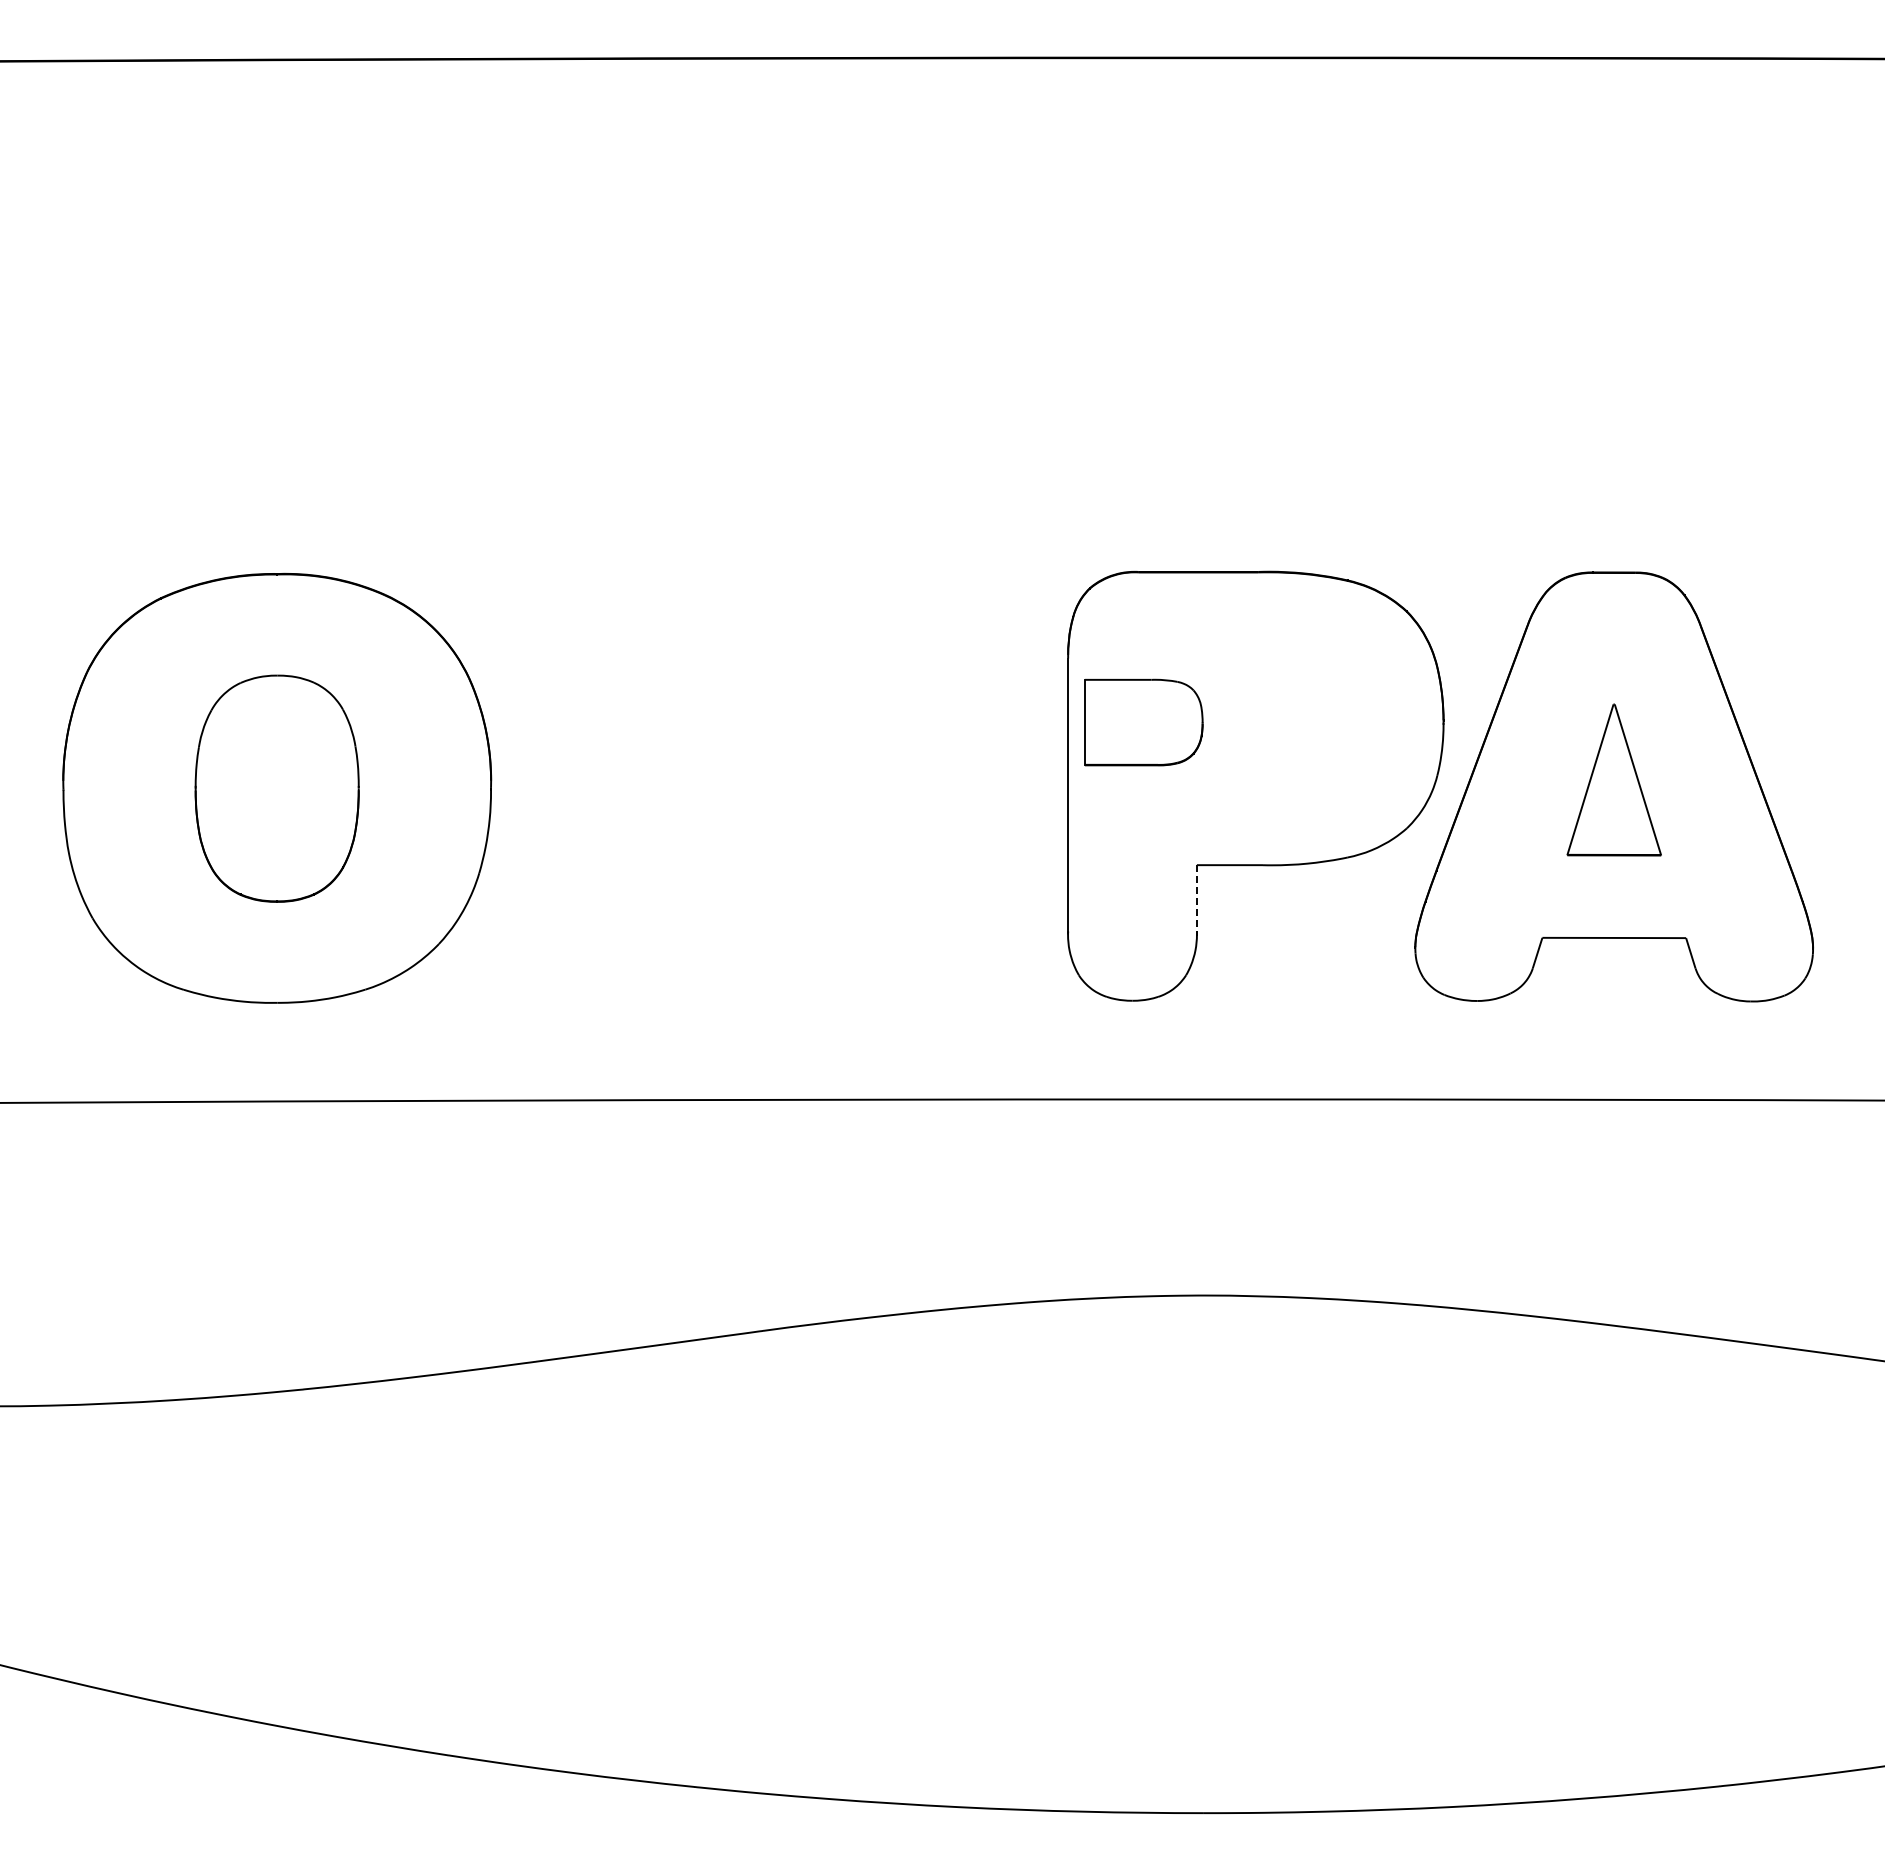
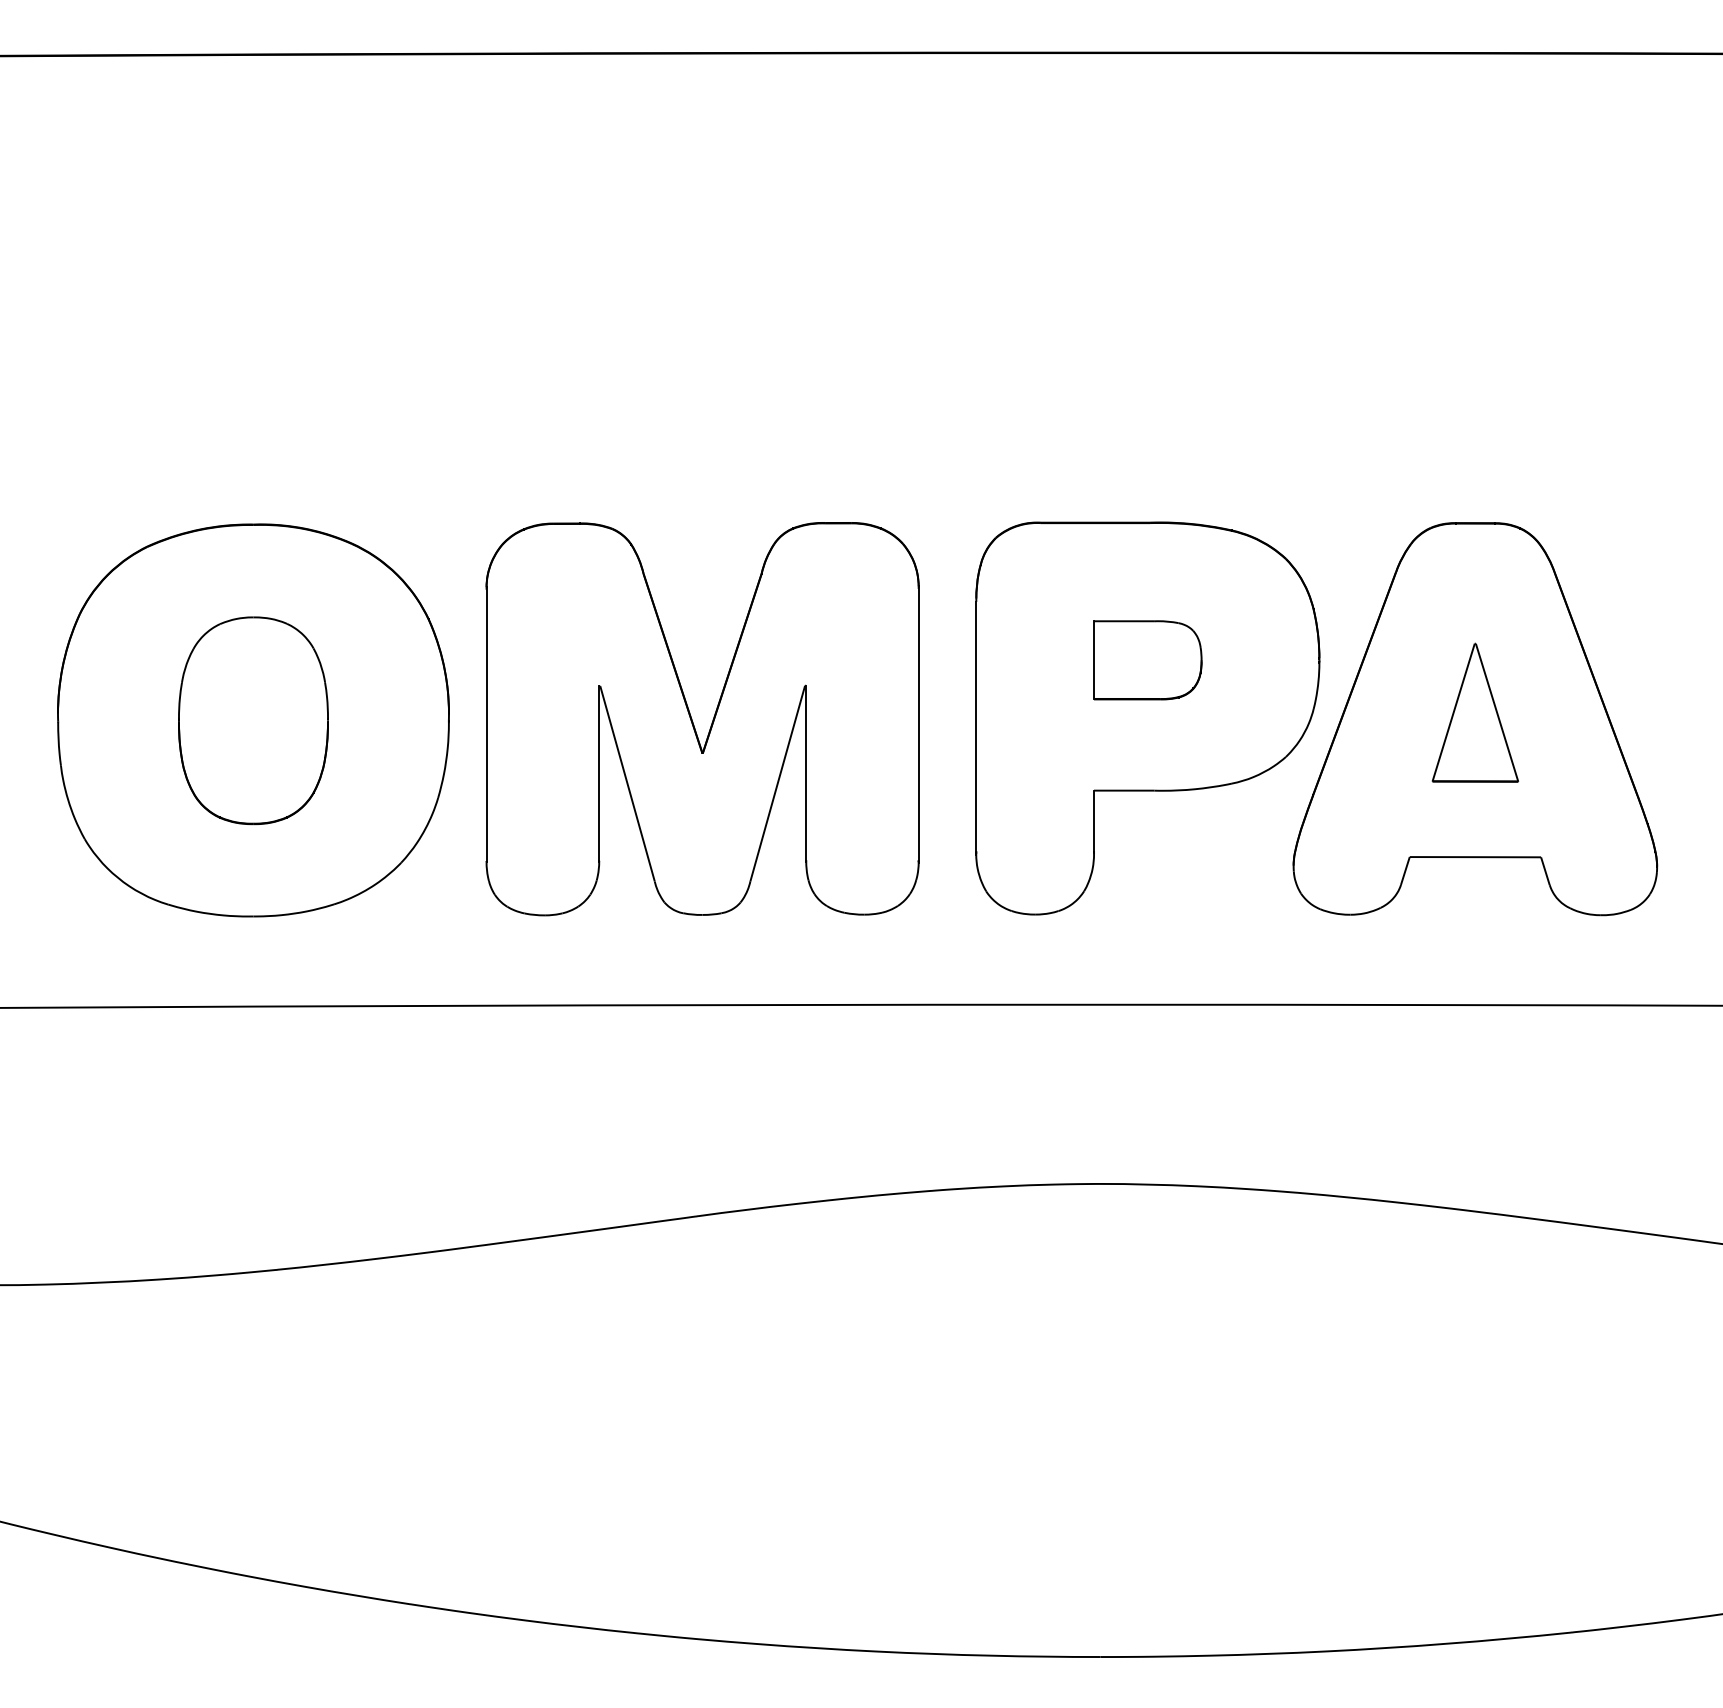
part: (1143, 722) -> (1147, 660), moved
part: (758, 789) -> (693, 721), added
line: (1196, 899) -> (1093, 822), dashed -> solid

